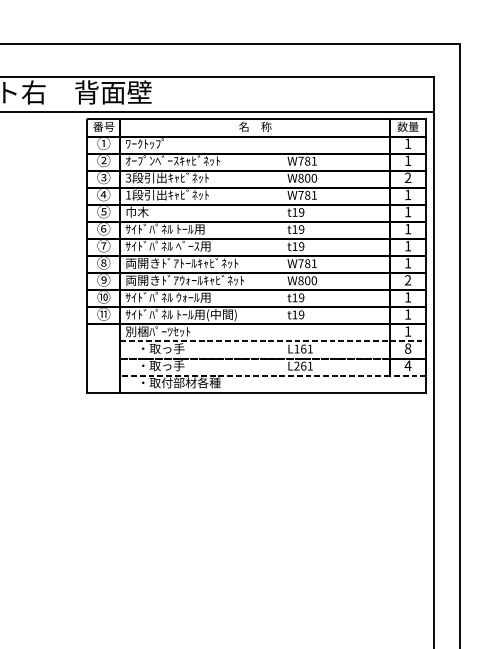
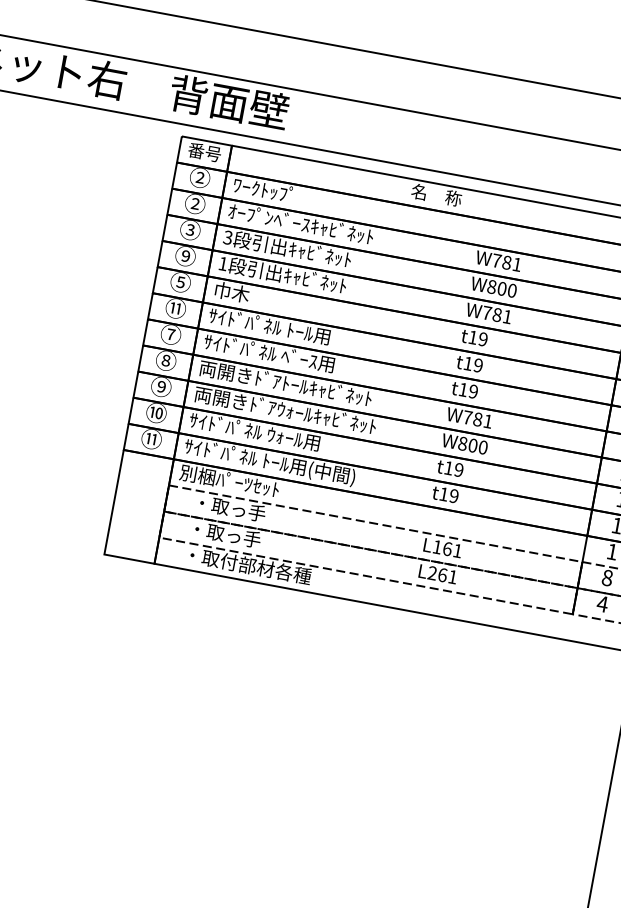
text: (103, 143) -> (199, 177), ① -> ②
text: (103, 194) -> (185, 255), ④ -> ⑨
text: (103, 228) -> (175, 307), ⑥ -> ⑪

